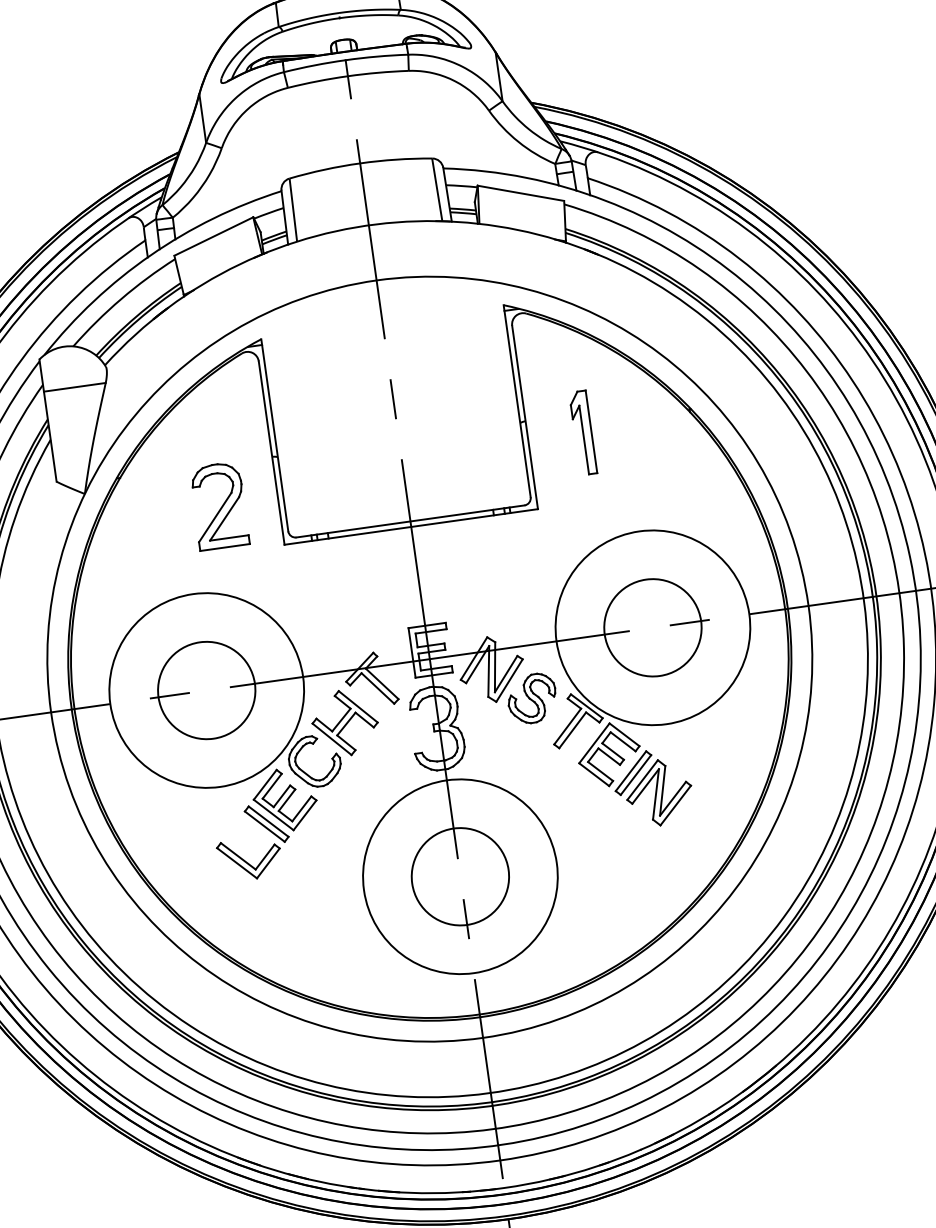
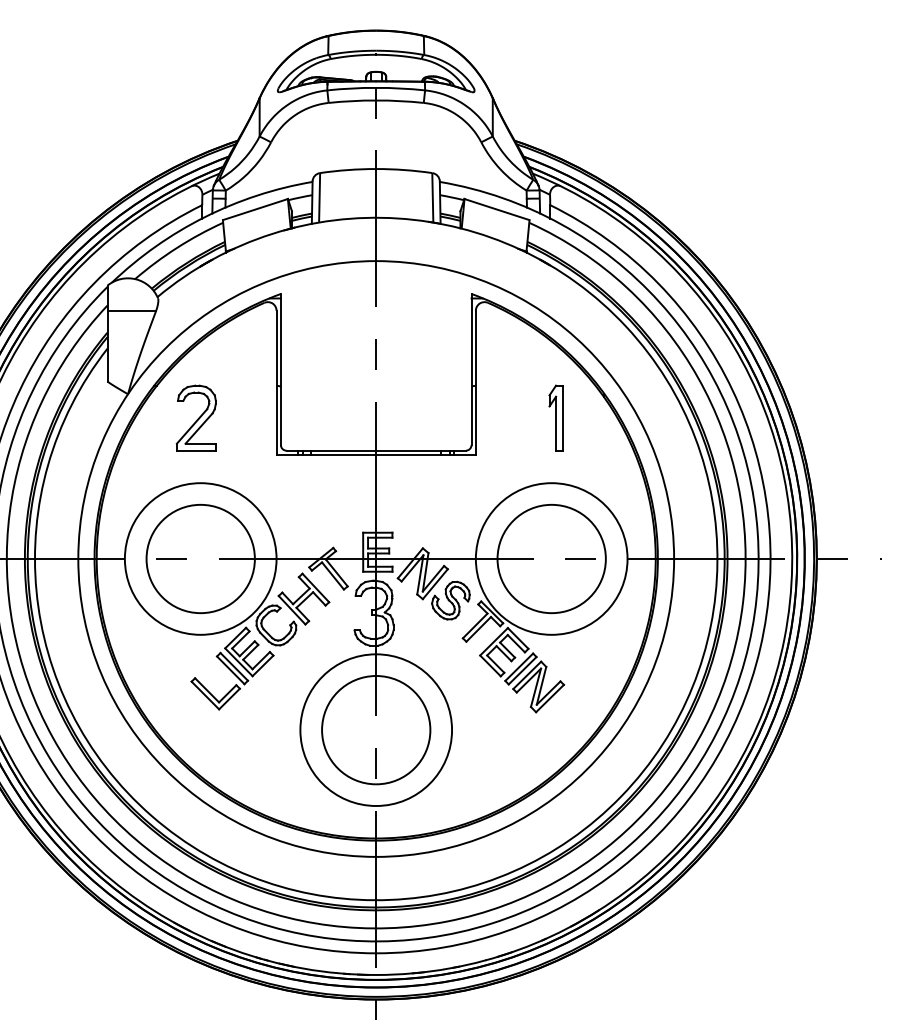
part: (582, 432) -> (555, 417), moved
part: (218, 505) -> (195, 417), moved
circle: (652, 627) -> (551, 558), size x1.43
circle: (206, 689) -> (200, 558), size x1.43
circle: (460, 877) -> (376, 730), size x1.43

